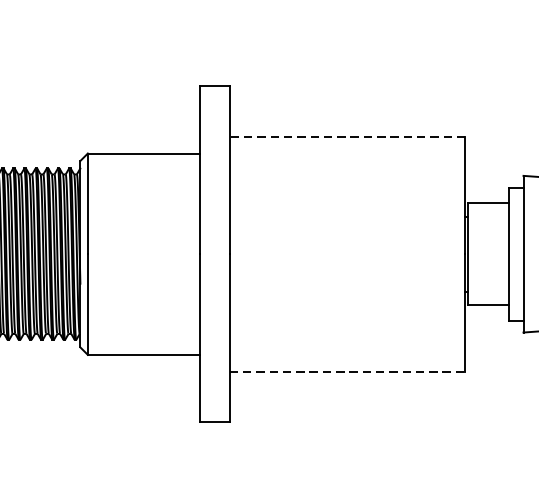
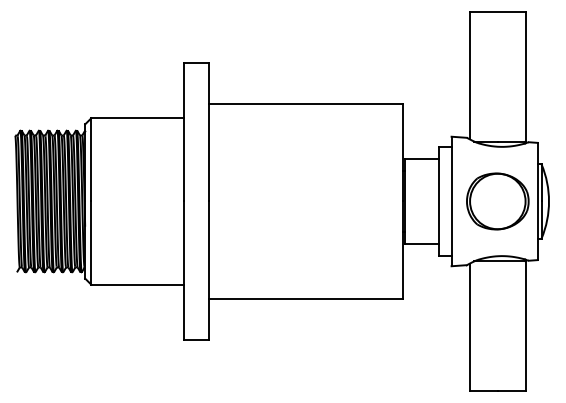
line: (346, 136) -> (305, 104), dashed -> solid
line: (348, 371) -> (306, 298), dashed -> solid

